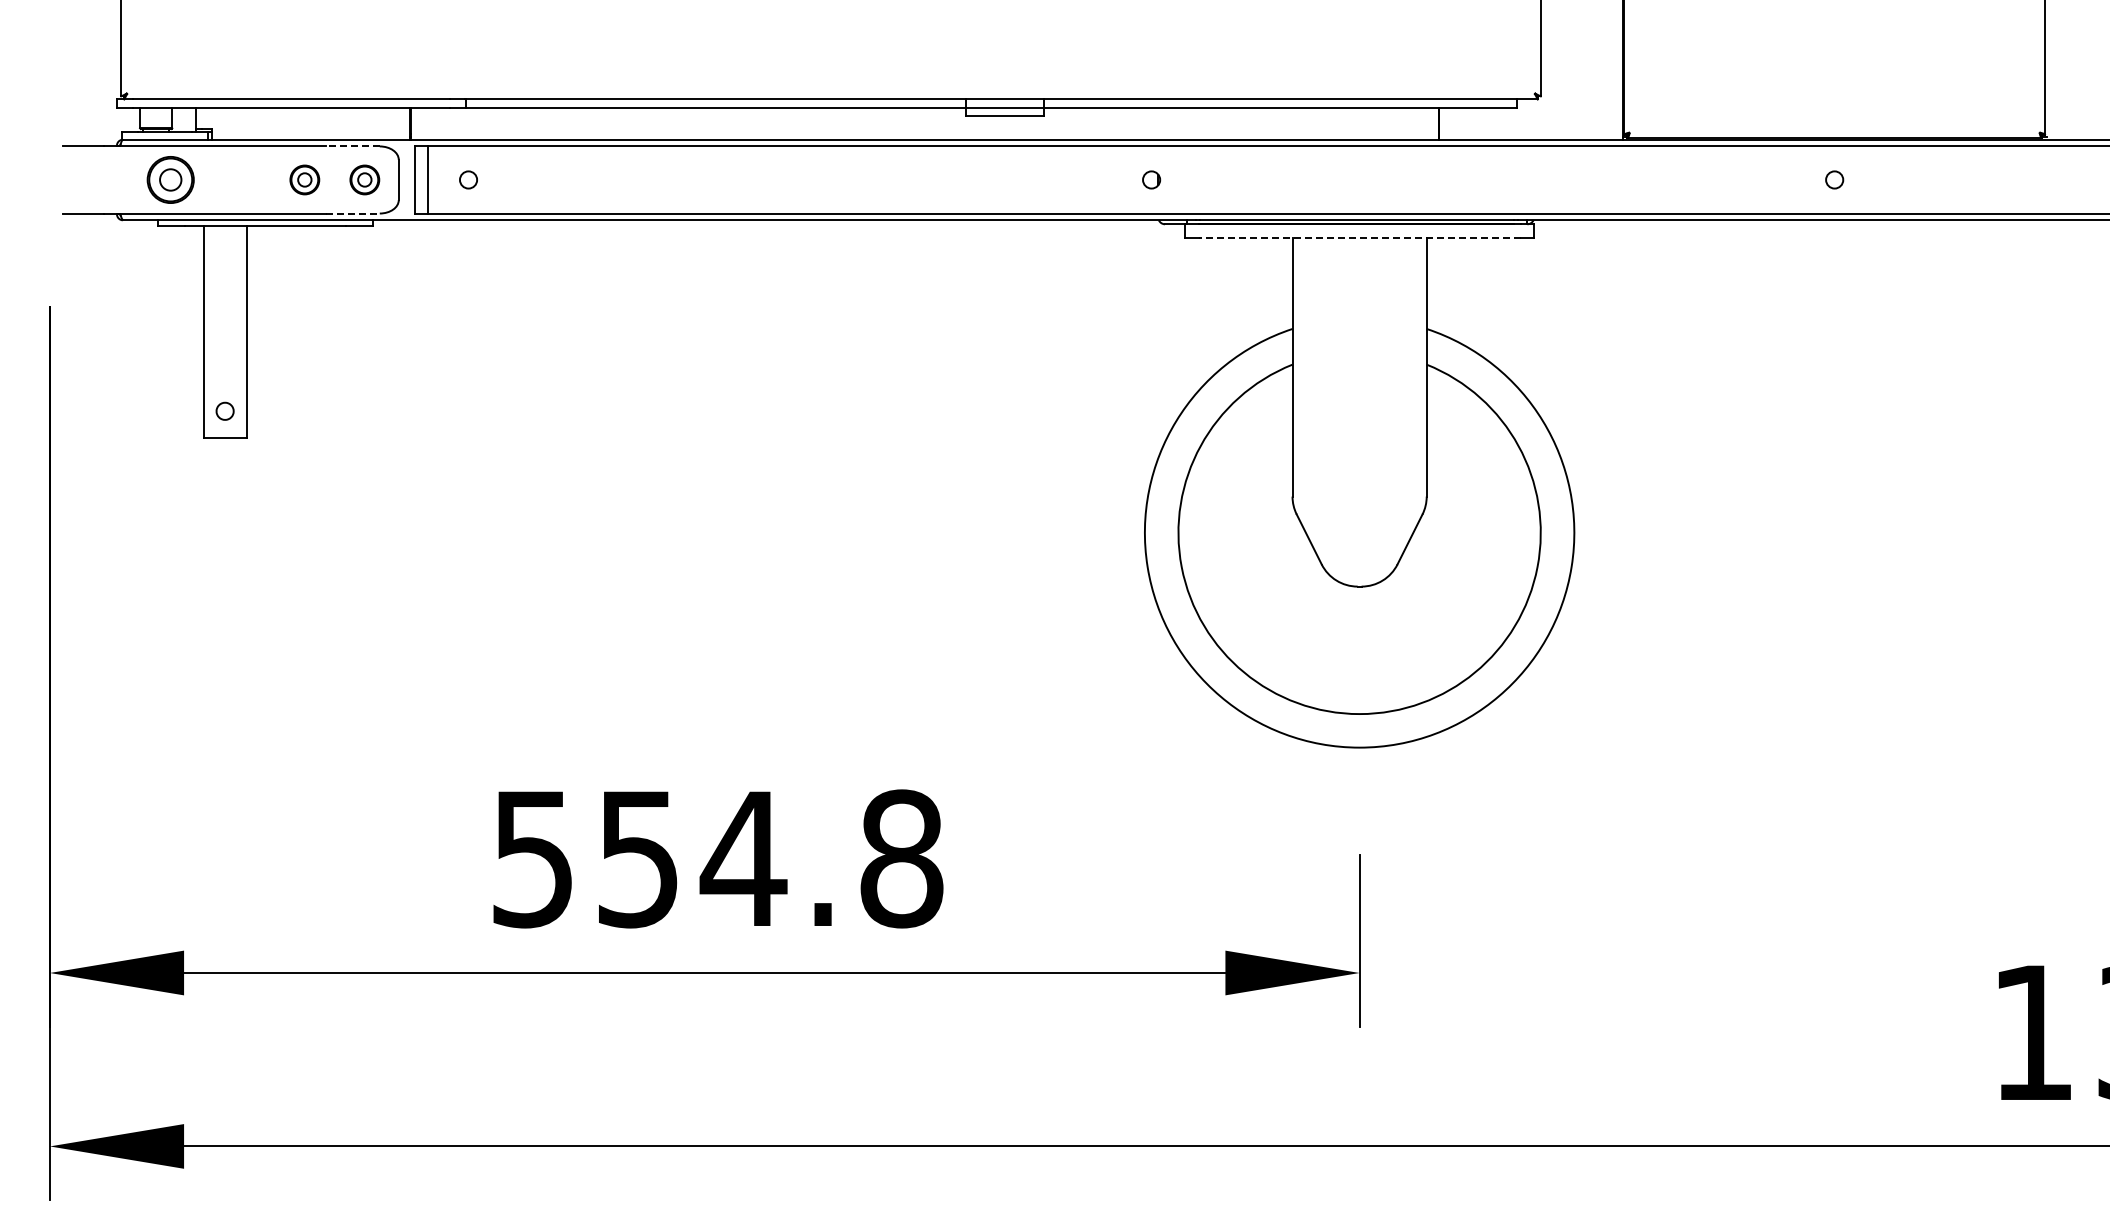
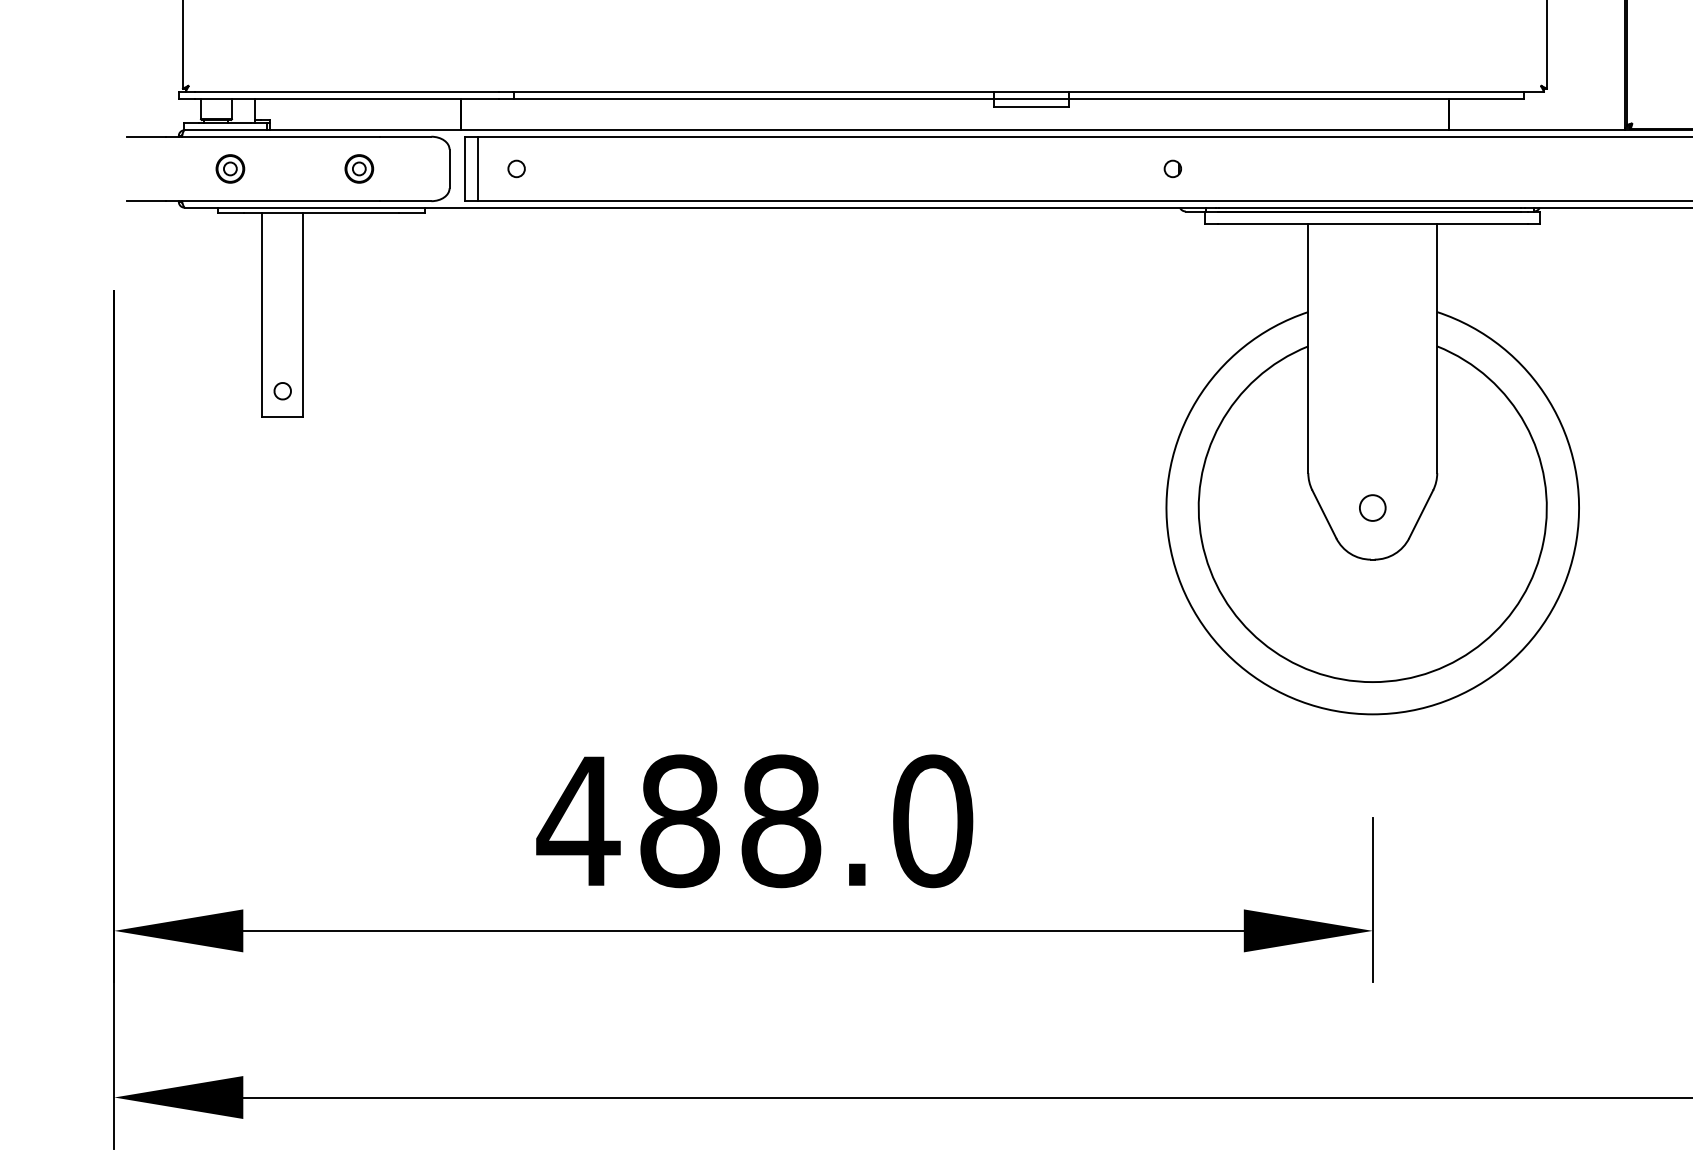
line: (352, 146) -> (405, 136), dashed -> solid
part: (170, 179) -> (230, 168), size x0.62
part: (364, 179) -> (416, 168), removed
line: (352, 213) -> (405, 201), dashed -> solid
line: (1359, 237) -> (1372, 224), dashed -> solid
circle: (1359, 532) -> (1372, 507), added
text: (716, 858) -> (754, 820), 554.8 -> 488.0

